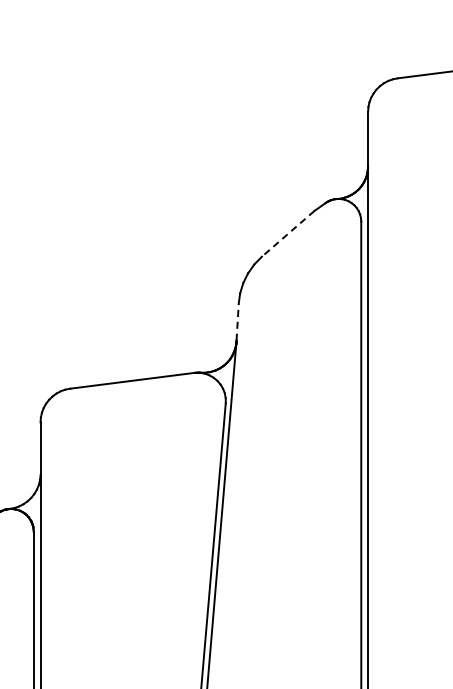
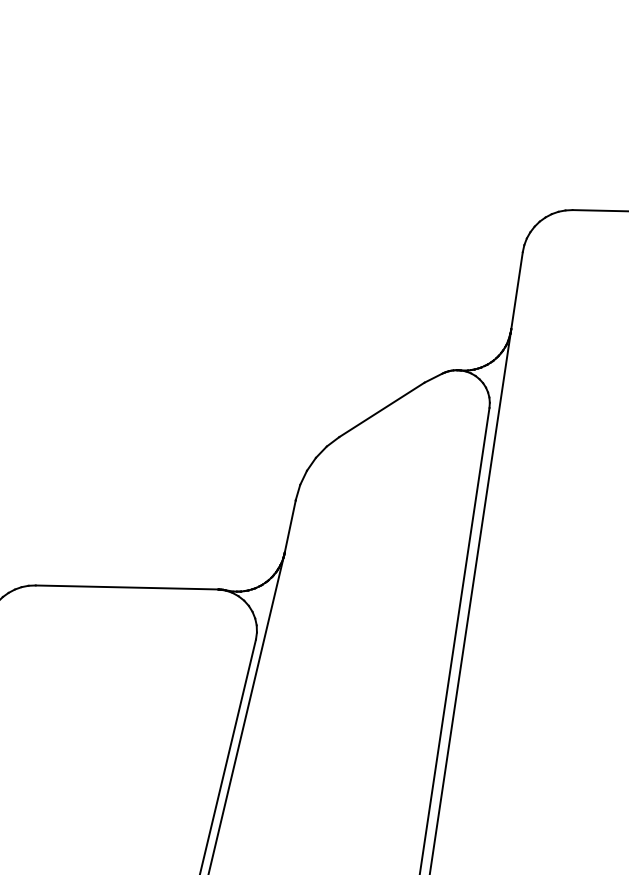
line: (288, 233) -> (382, 409), dashed -> solid
line: (237, 322) -> (290, 526), dashed -> solid

